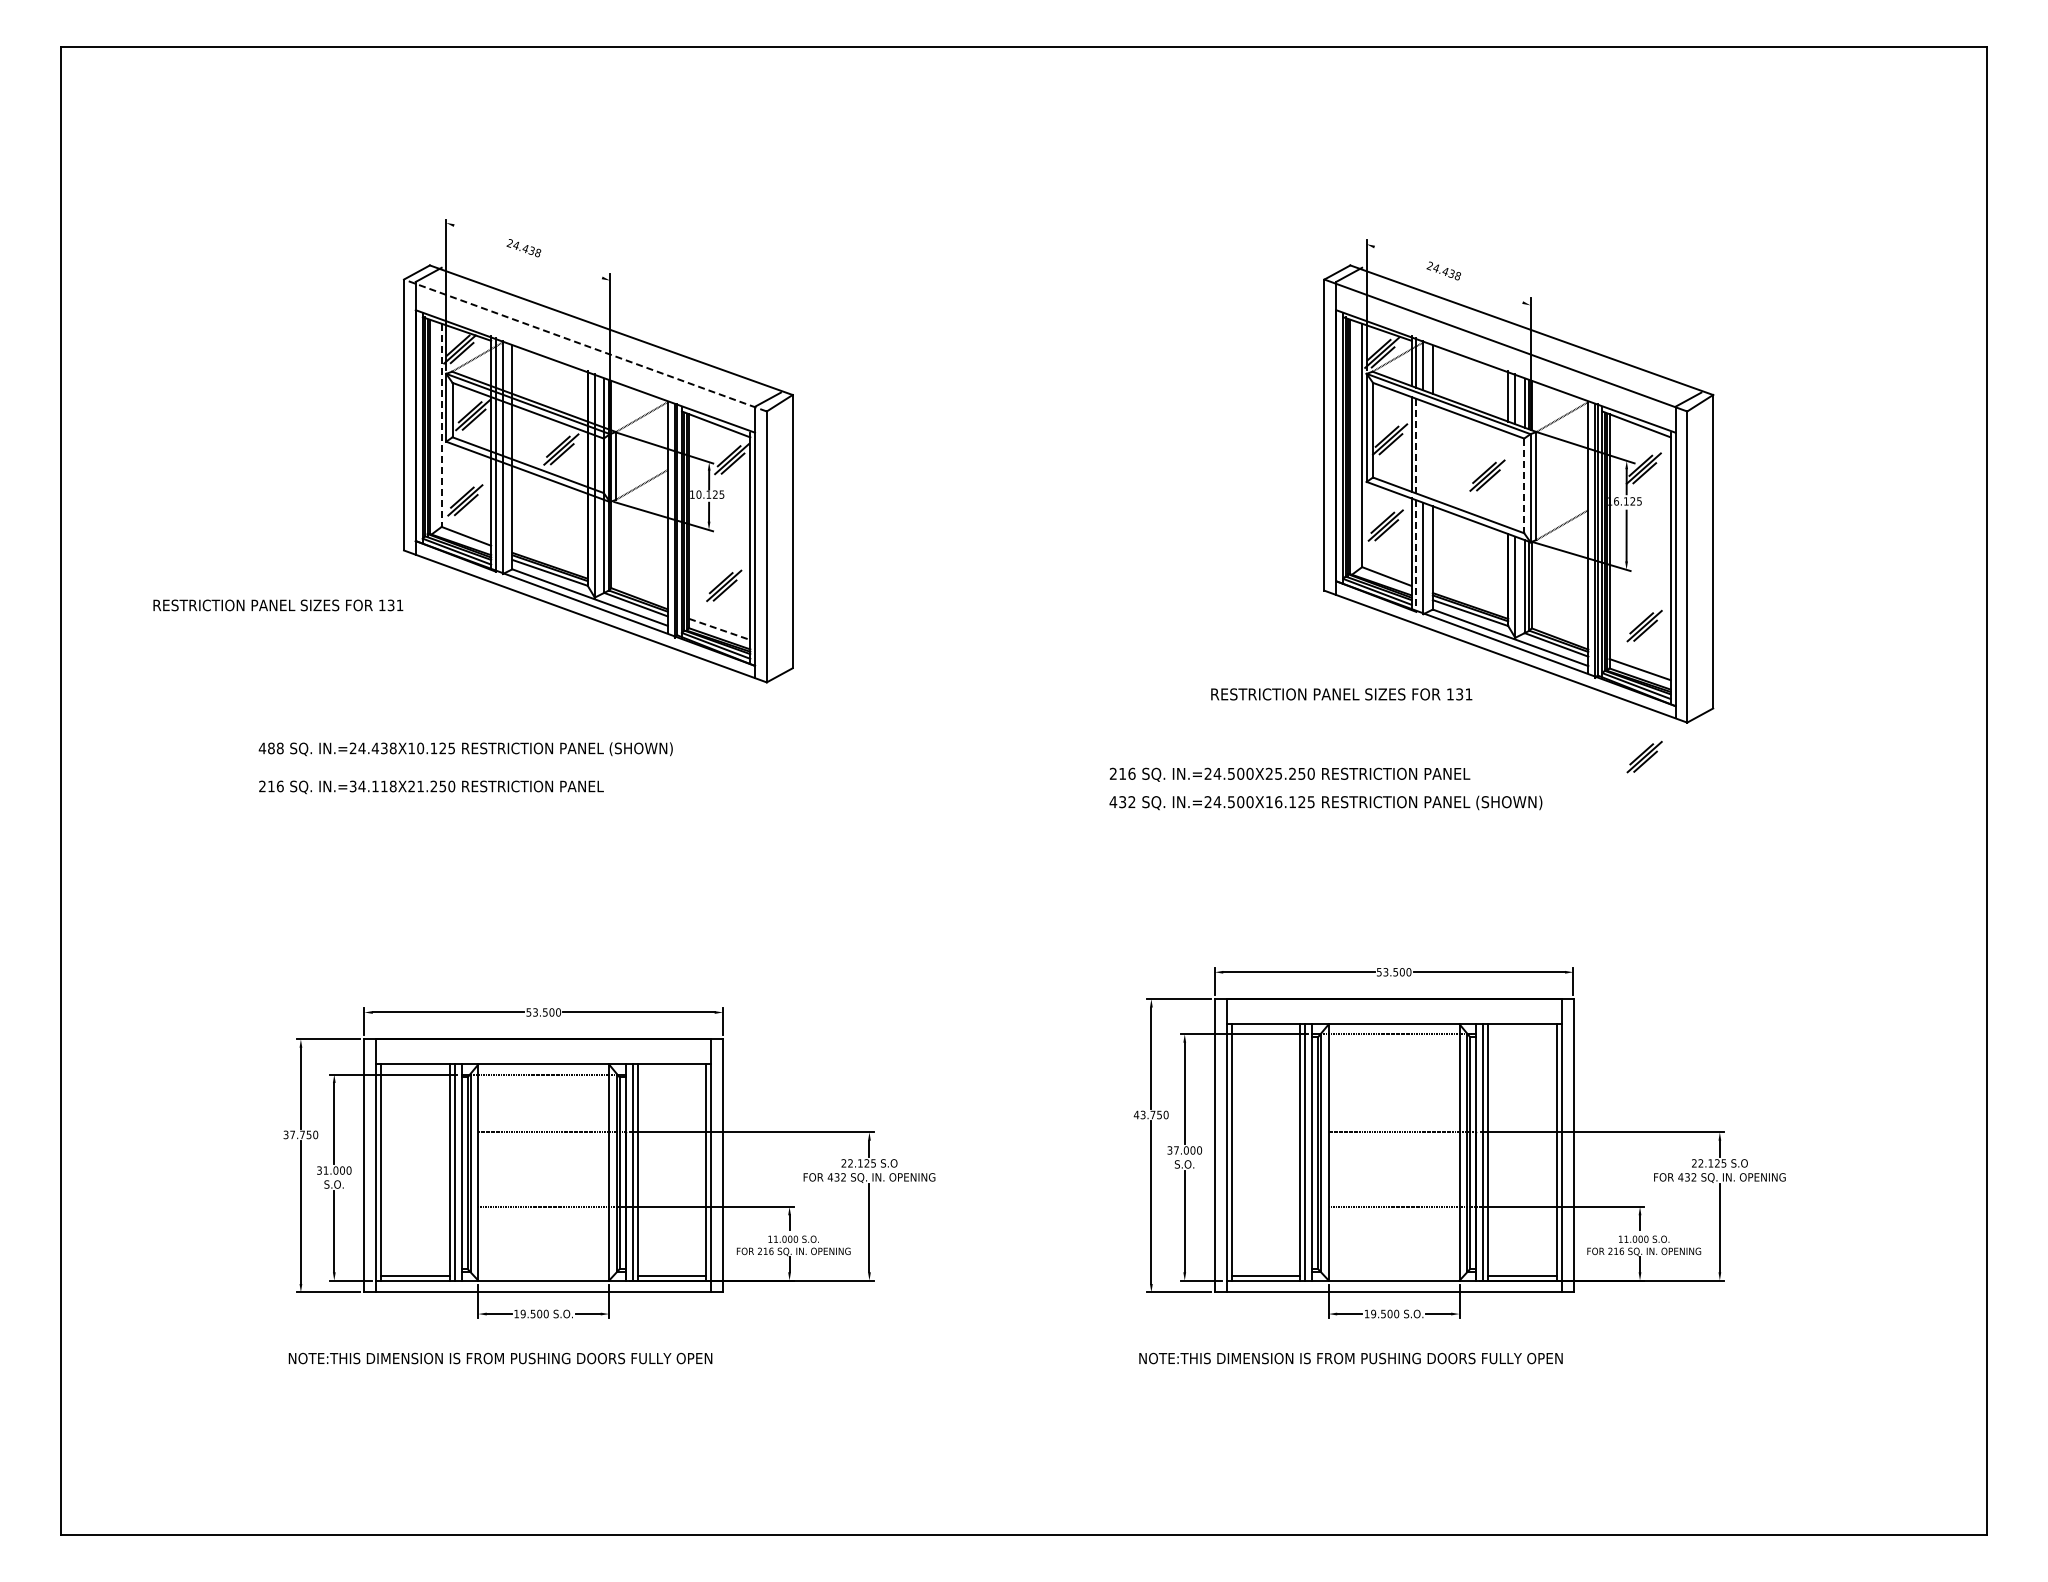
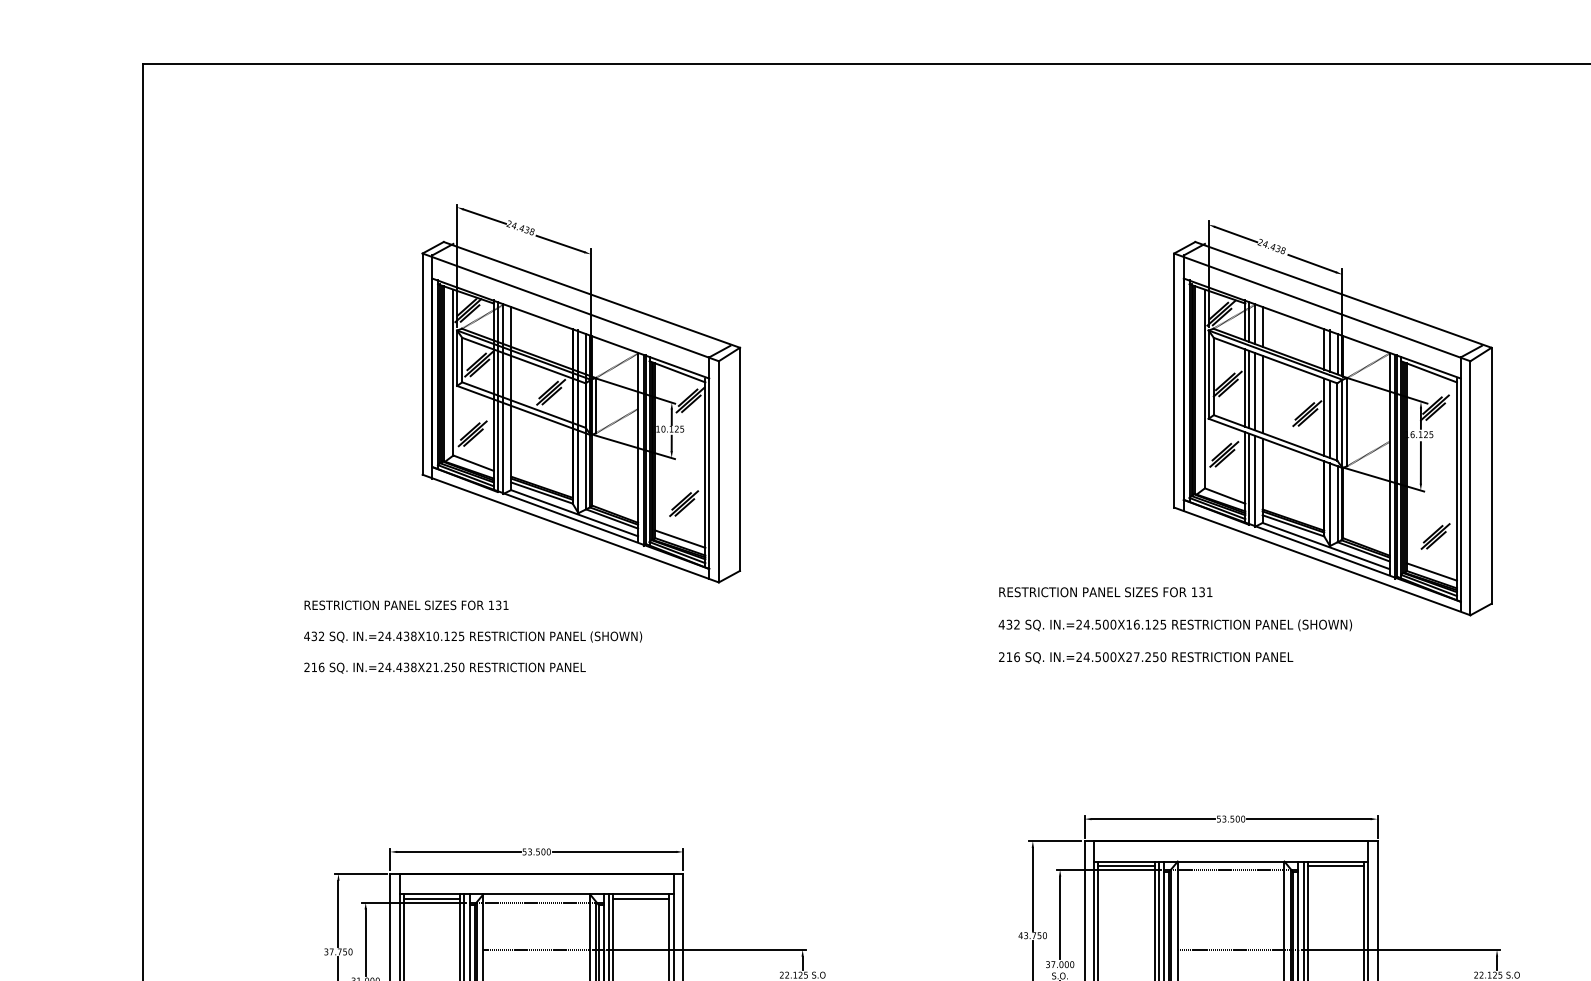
line: (480, 234) -> (485, 216), added
line: (1400, 256) -> (1236, 234), added
line: (572, 267) -> (560, 243), added
line: (1493, 291) -> (1312, 263), added
line: (584, 345) -> (570, 307), dashed -> solid
line: (441, 426) -> (453, 373), dashed -> solid
line: (1416, 446) -> (1249, 389), dashed -> solid
line: (1423, 448) -> (1255, 391), added
line: (1432, 451) -> (1262, 393), added
line: (1508, 479) -> (1324, 416), added
line: (1515, 482) -> (1330, 419), added
line: (1524, 486) -> (1337, 422), dashed -> solid
line: (1416, 556) -> (1249, 479), dashed -> solid
text: (278, 605) -> (406, 605), moved
line: (720, 629) -> (681, 539), dashed -> solid
text: (1341, 694) -> (1105, 592), moved
text: (275, 748) -> (317, 636), 488 -> 432
part: (1644, 756) -> (1435, 642), removed
text: (1278, 773) -> (1136, 656), IN.=24.500X25.250 -> IN.=24.500X27.250
text: (368, 786) -> (393, 667), IN.=34.118X21.250 -> IN.=24.438X21.250
text: (1325, 802) -> (1175, 624), moved
line: (1265, 1029) -> (1126, 865), added
line: (1522, 1029) -> (1335, 865), added
line: (415, 1069) -> (432, 898), added
line: (671, 1069) -> (641, 898), added

